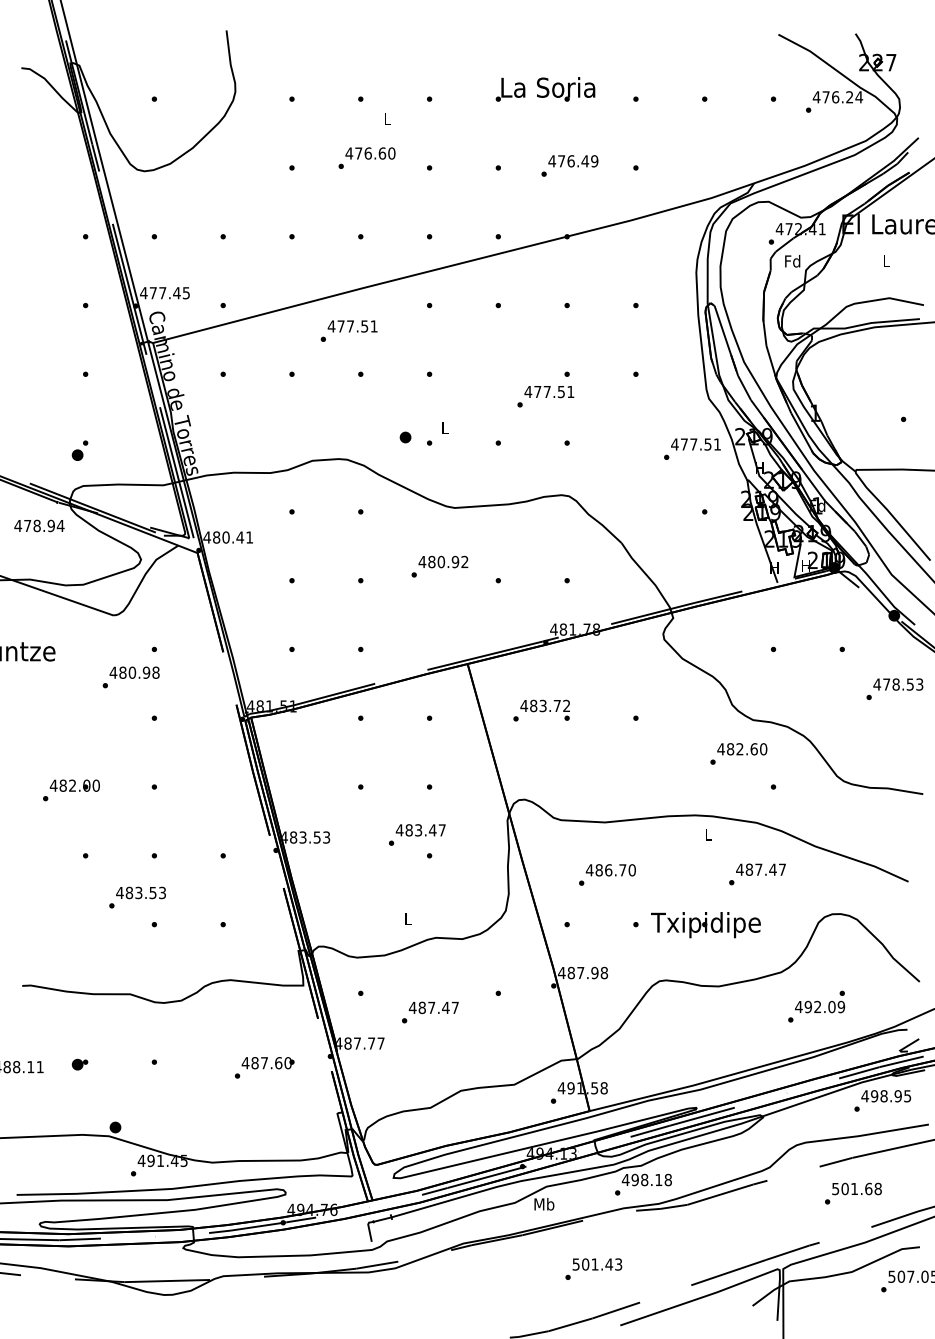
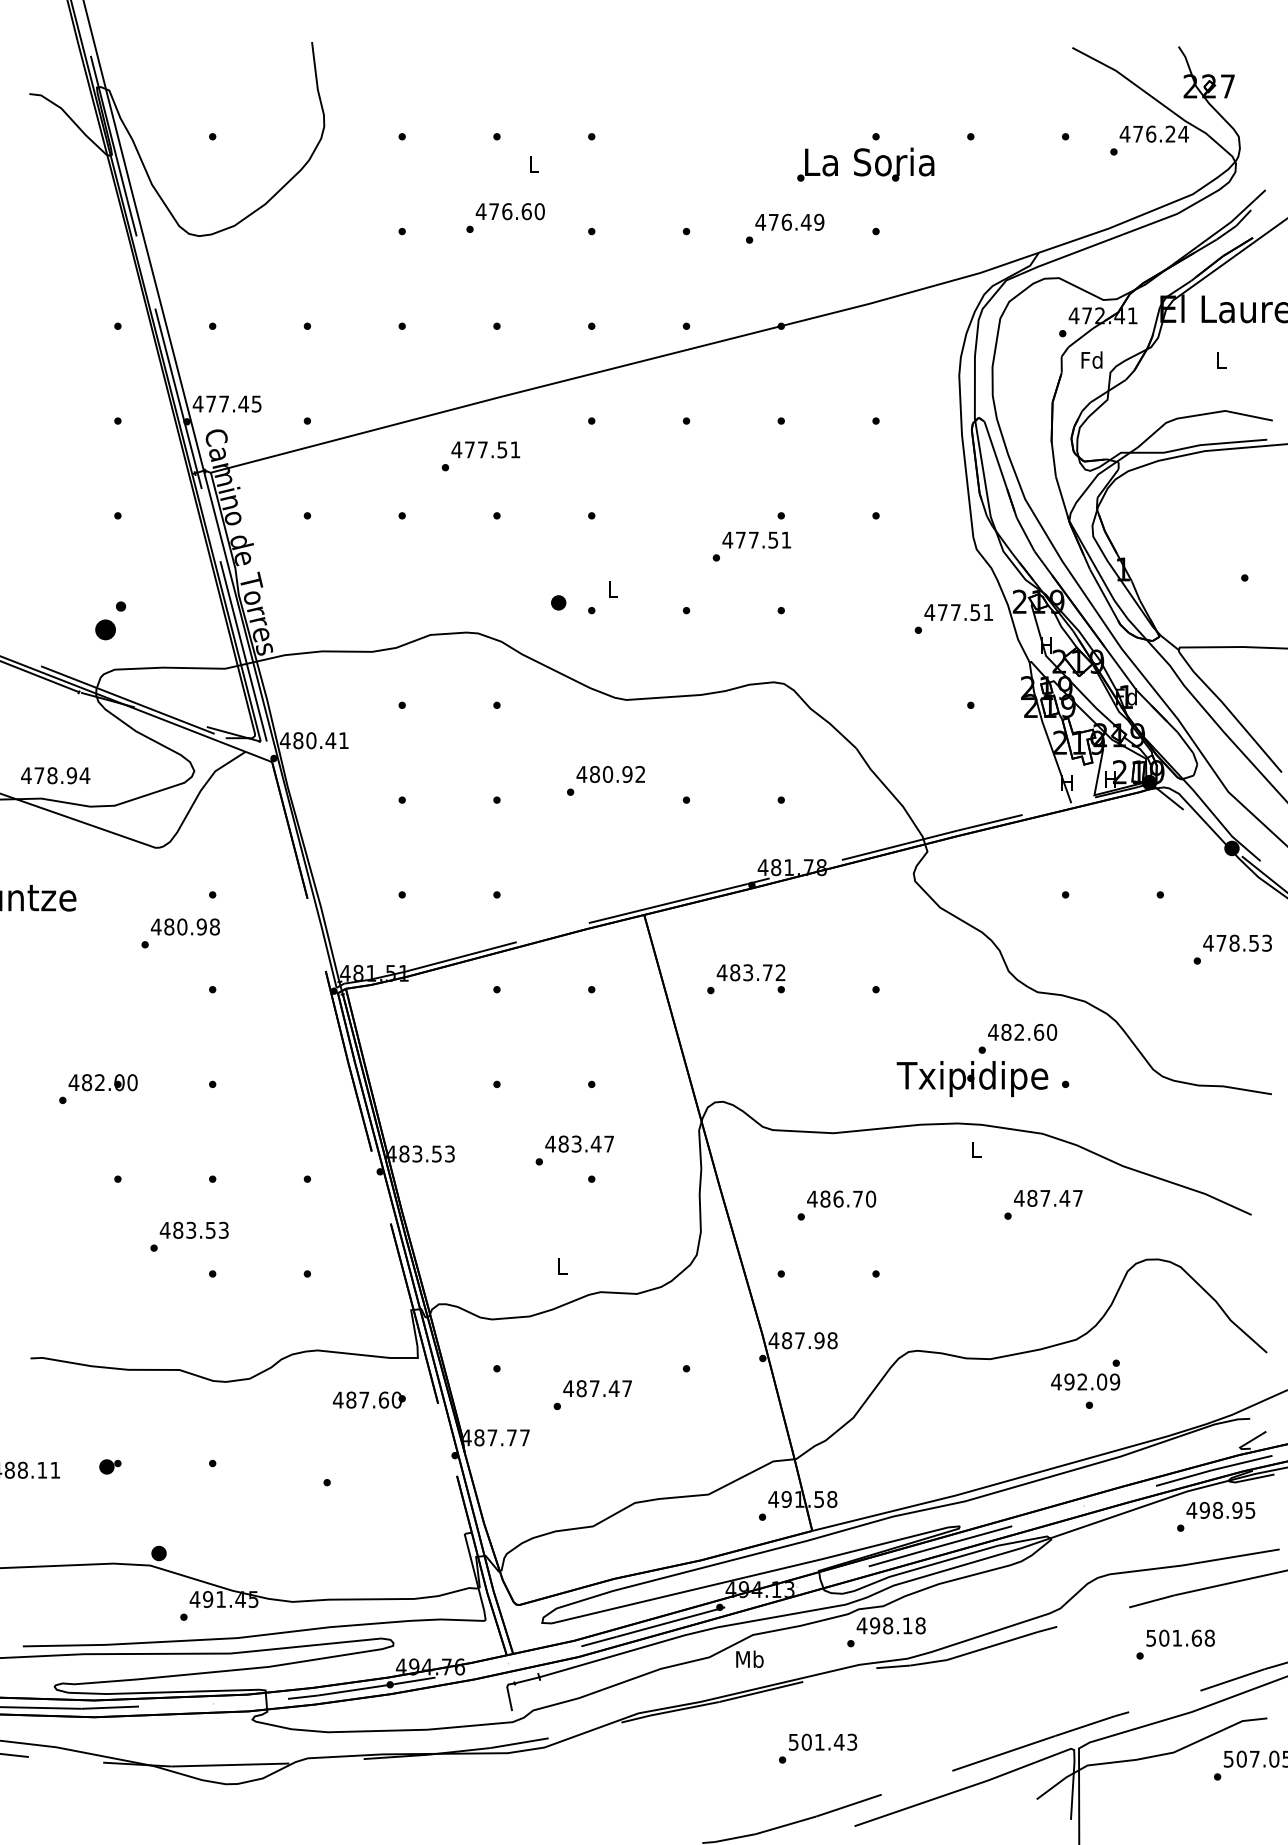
text: (545, 89) -> (865, 164), moved
part: (79, 450) -> (109, 620), size x1.4
text: (39, 525) -> (55, 775), moved
text: (705, 925) -> (971, 1079), moved
text: (820, 1001) -> (1086, 1374), moved
text: (267, 1063) -> (368, 1400), moved

